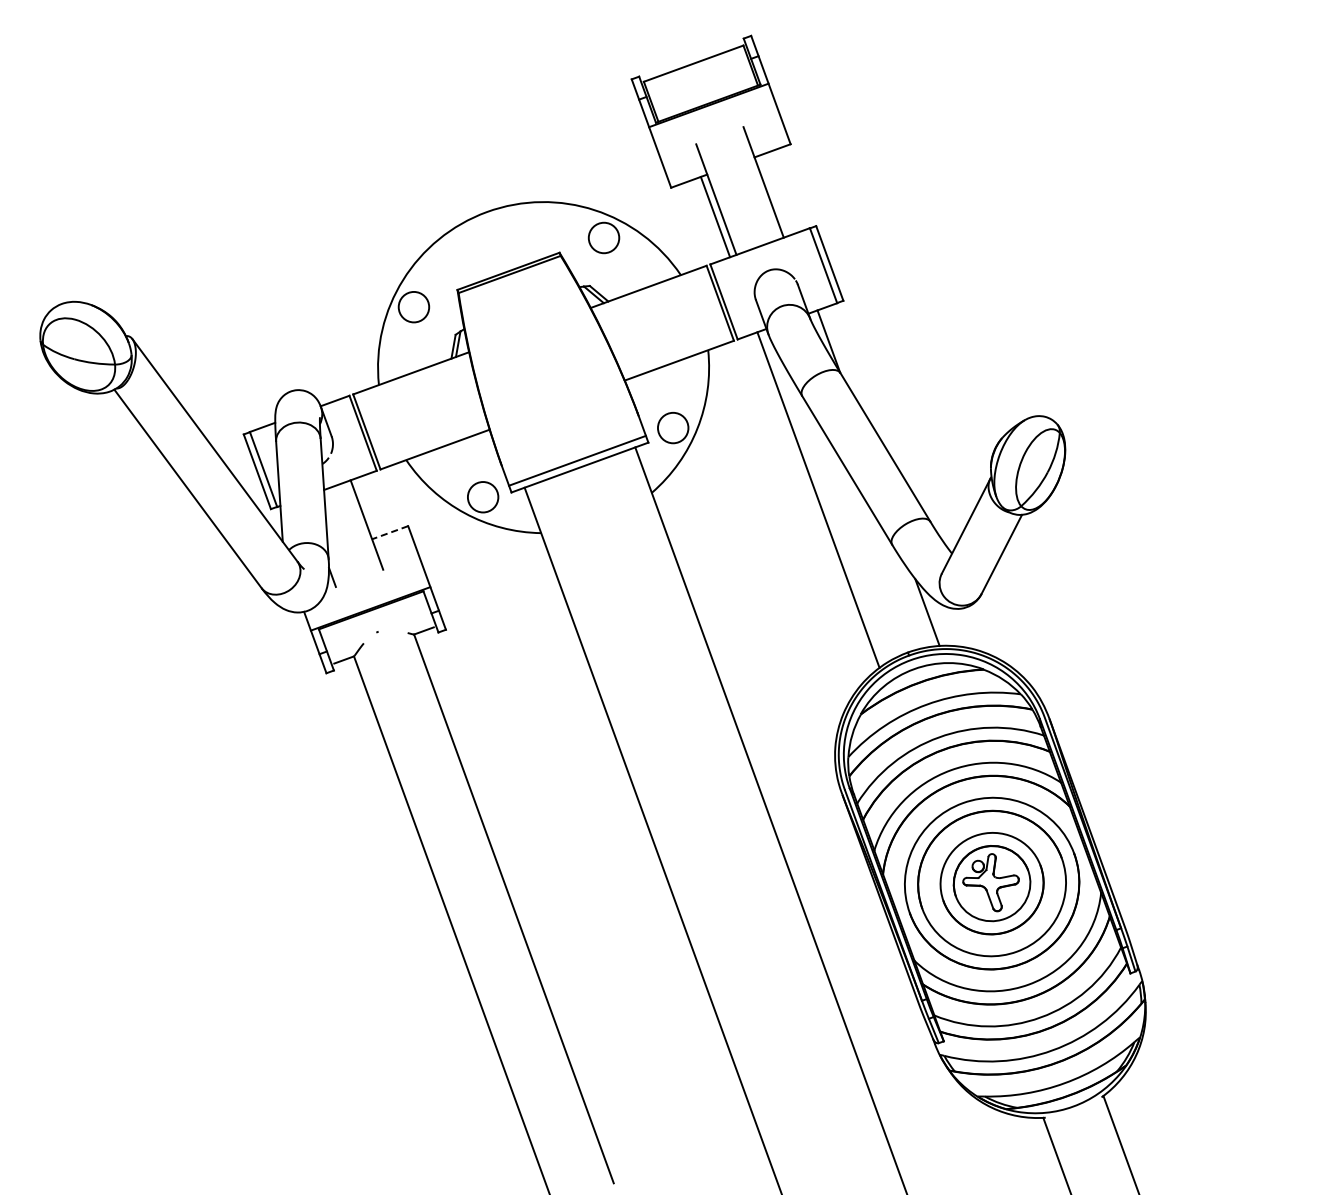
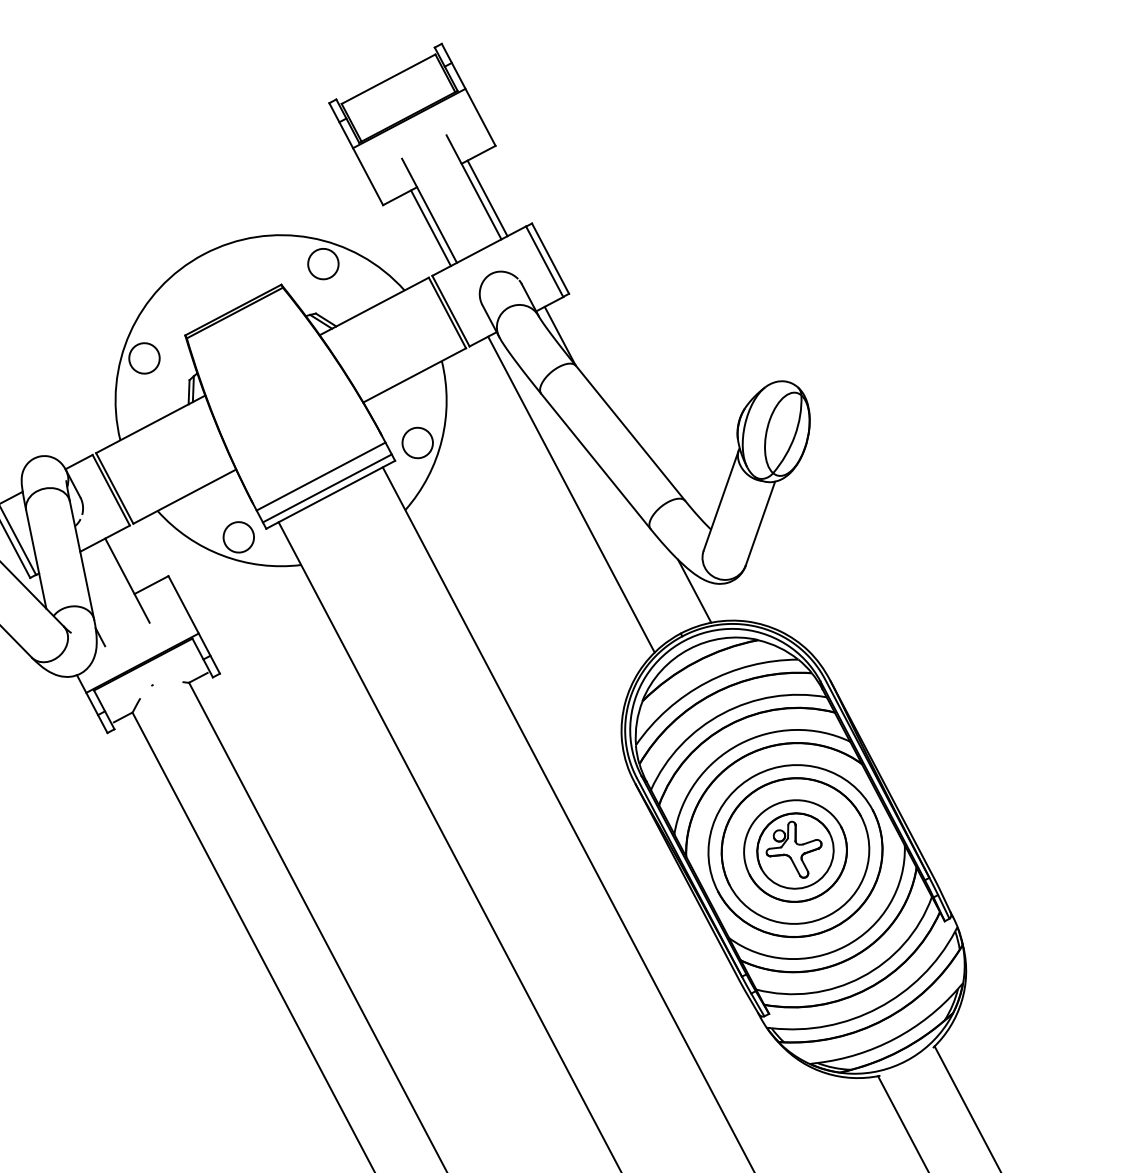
line: (775, 195) -> (487, 198), added
line: (572, 448) -> (320, 476), added
line: (389, 532) -> (150, 584), dashed -> solid

